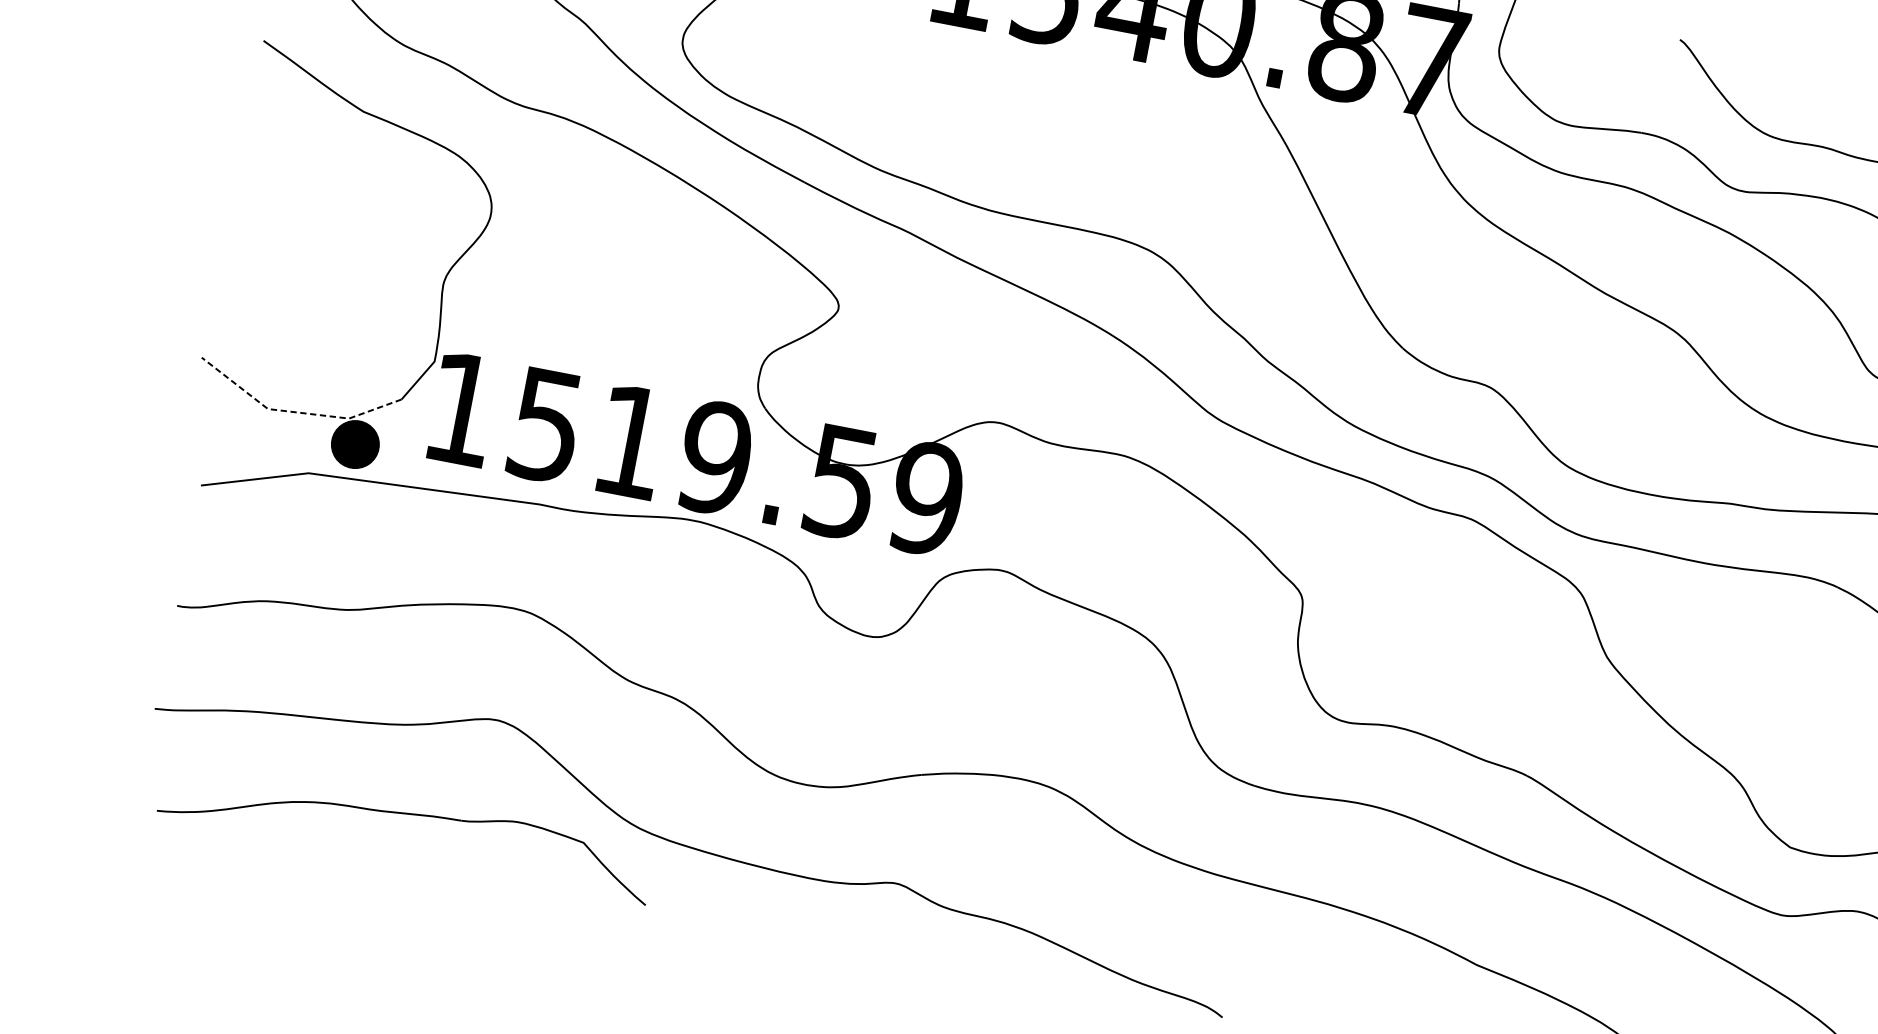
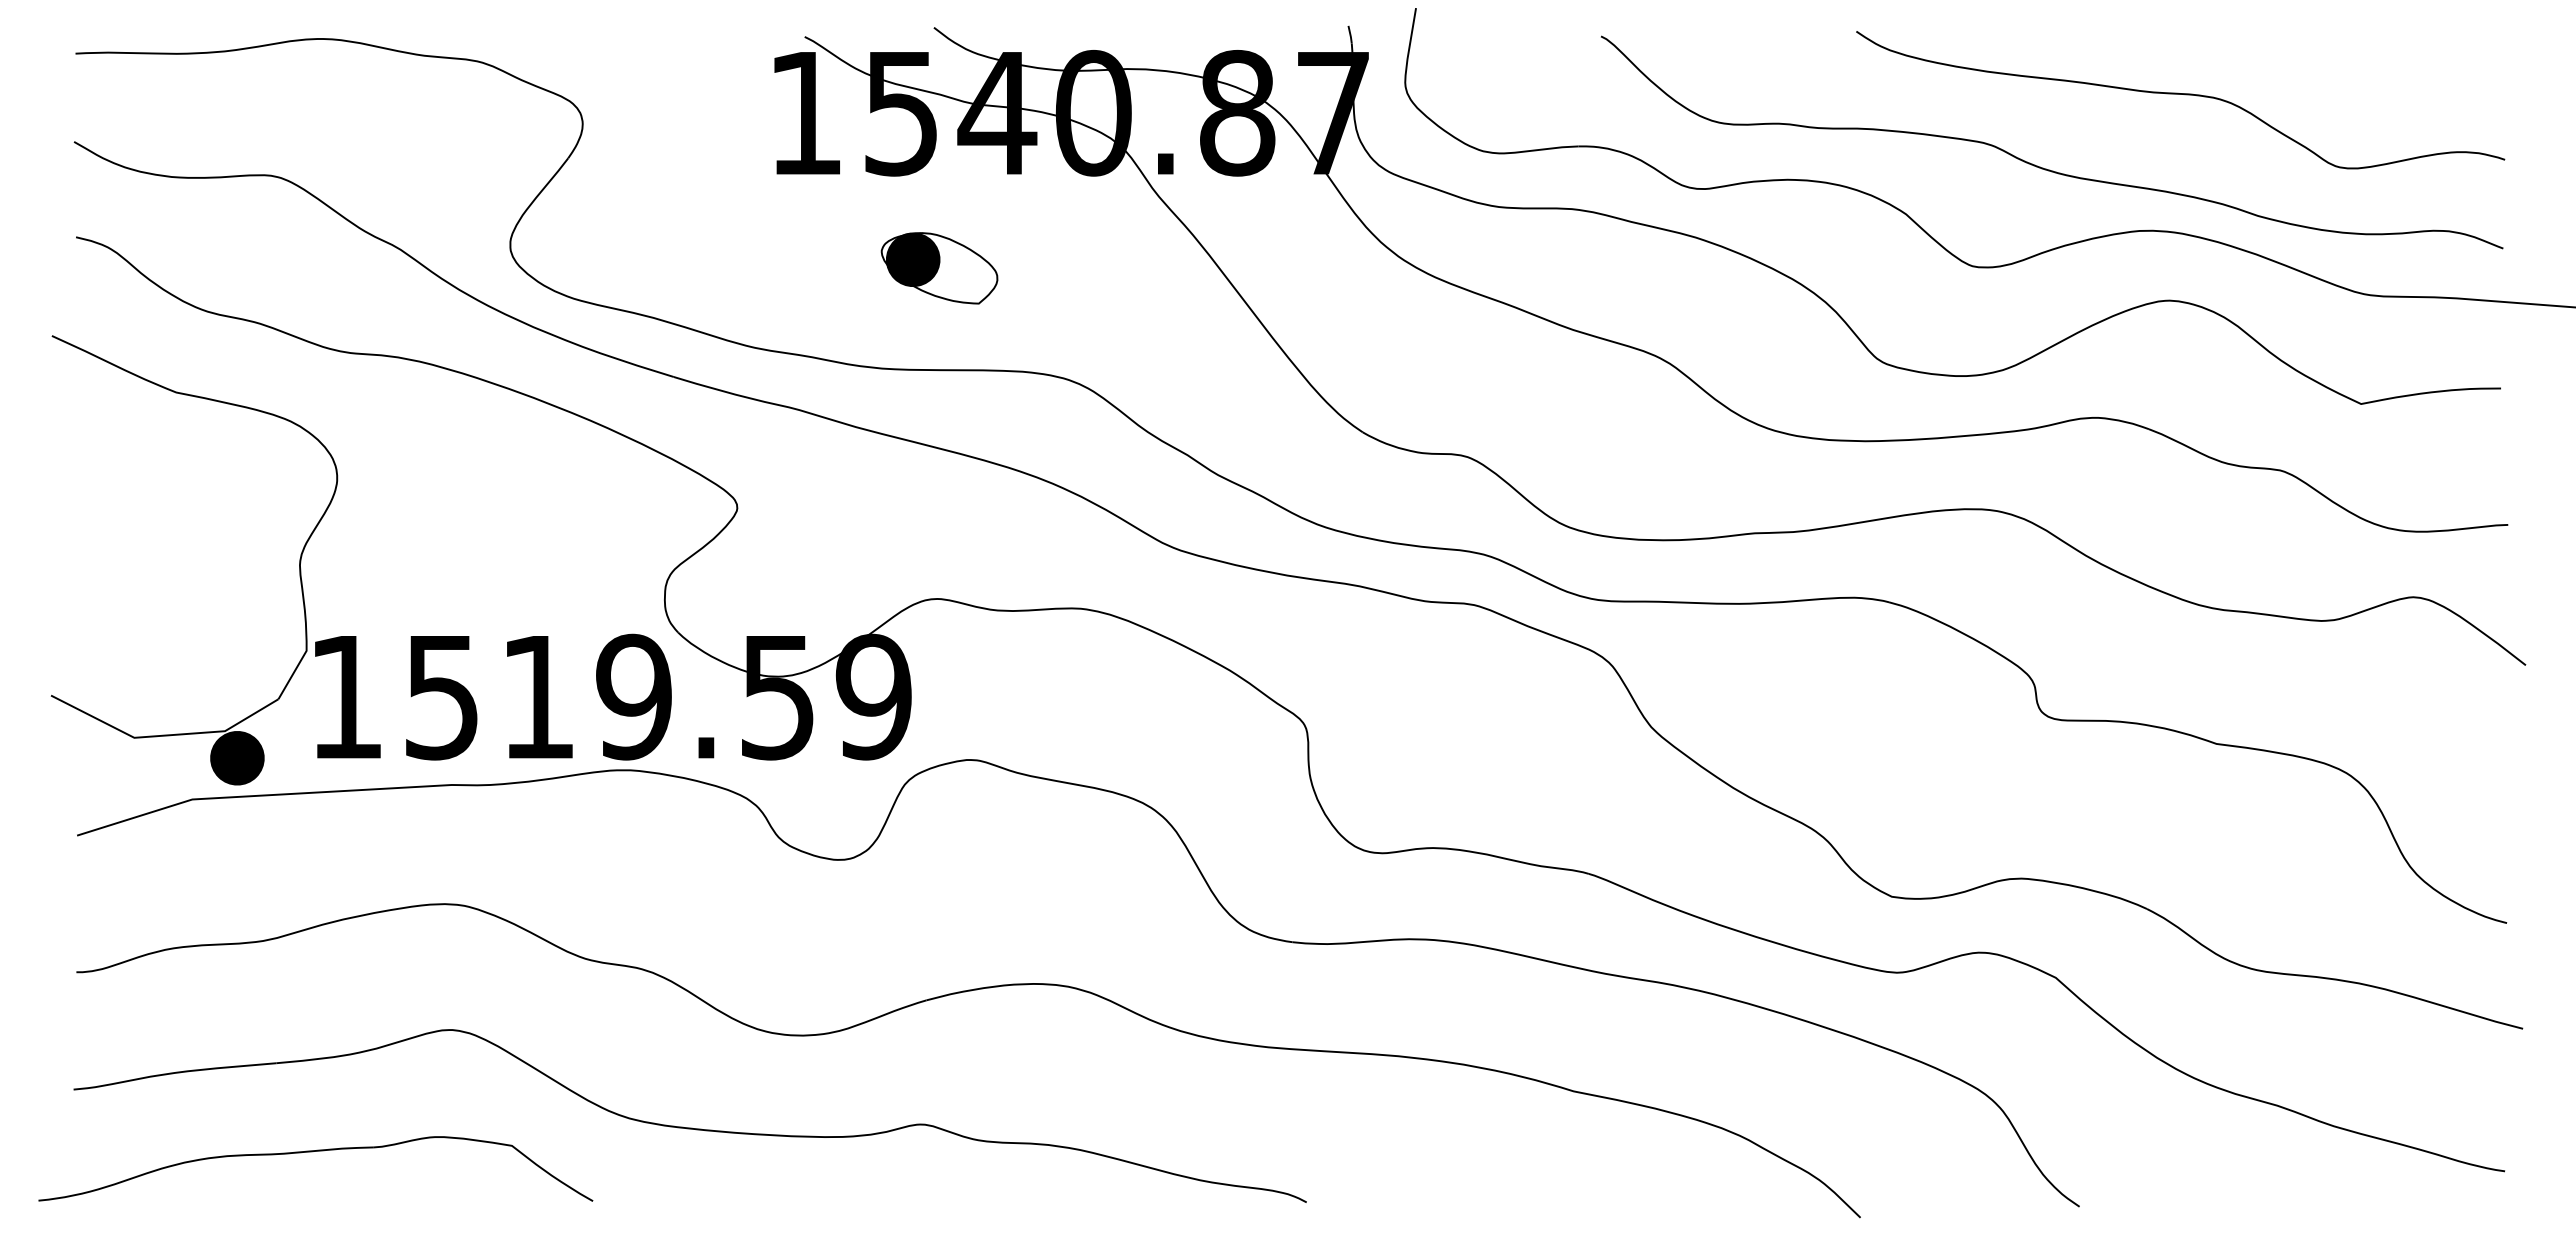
part: (1057, 131) -> (939, 268), added
line: (294, 412) -> (164, 735), dashed -> solid
part: (406, 814) -> (312, 1152), moved

